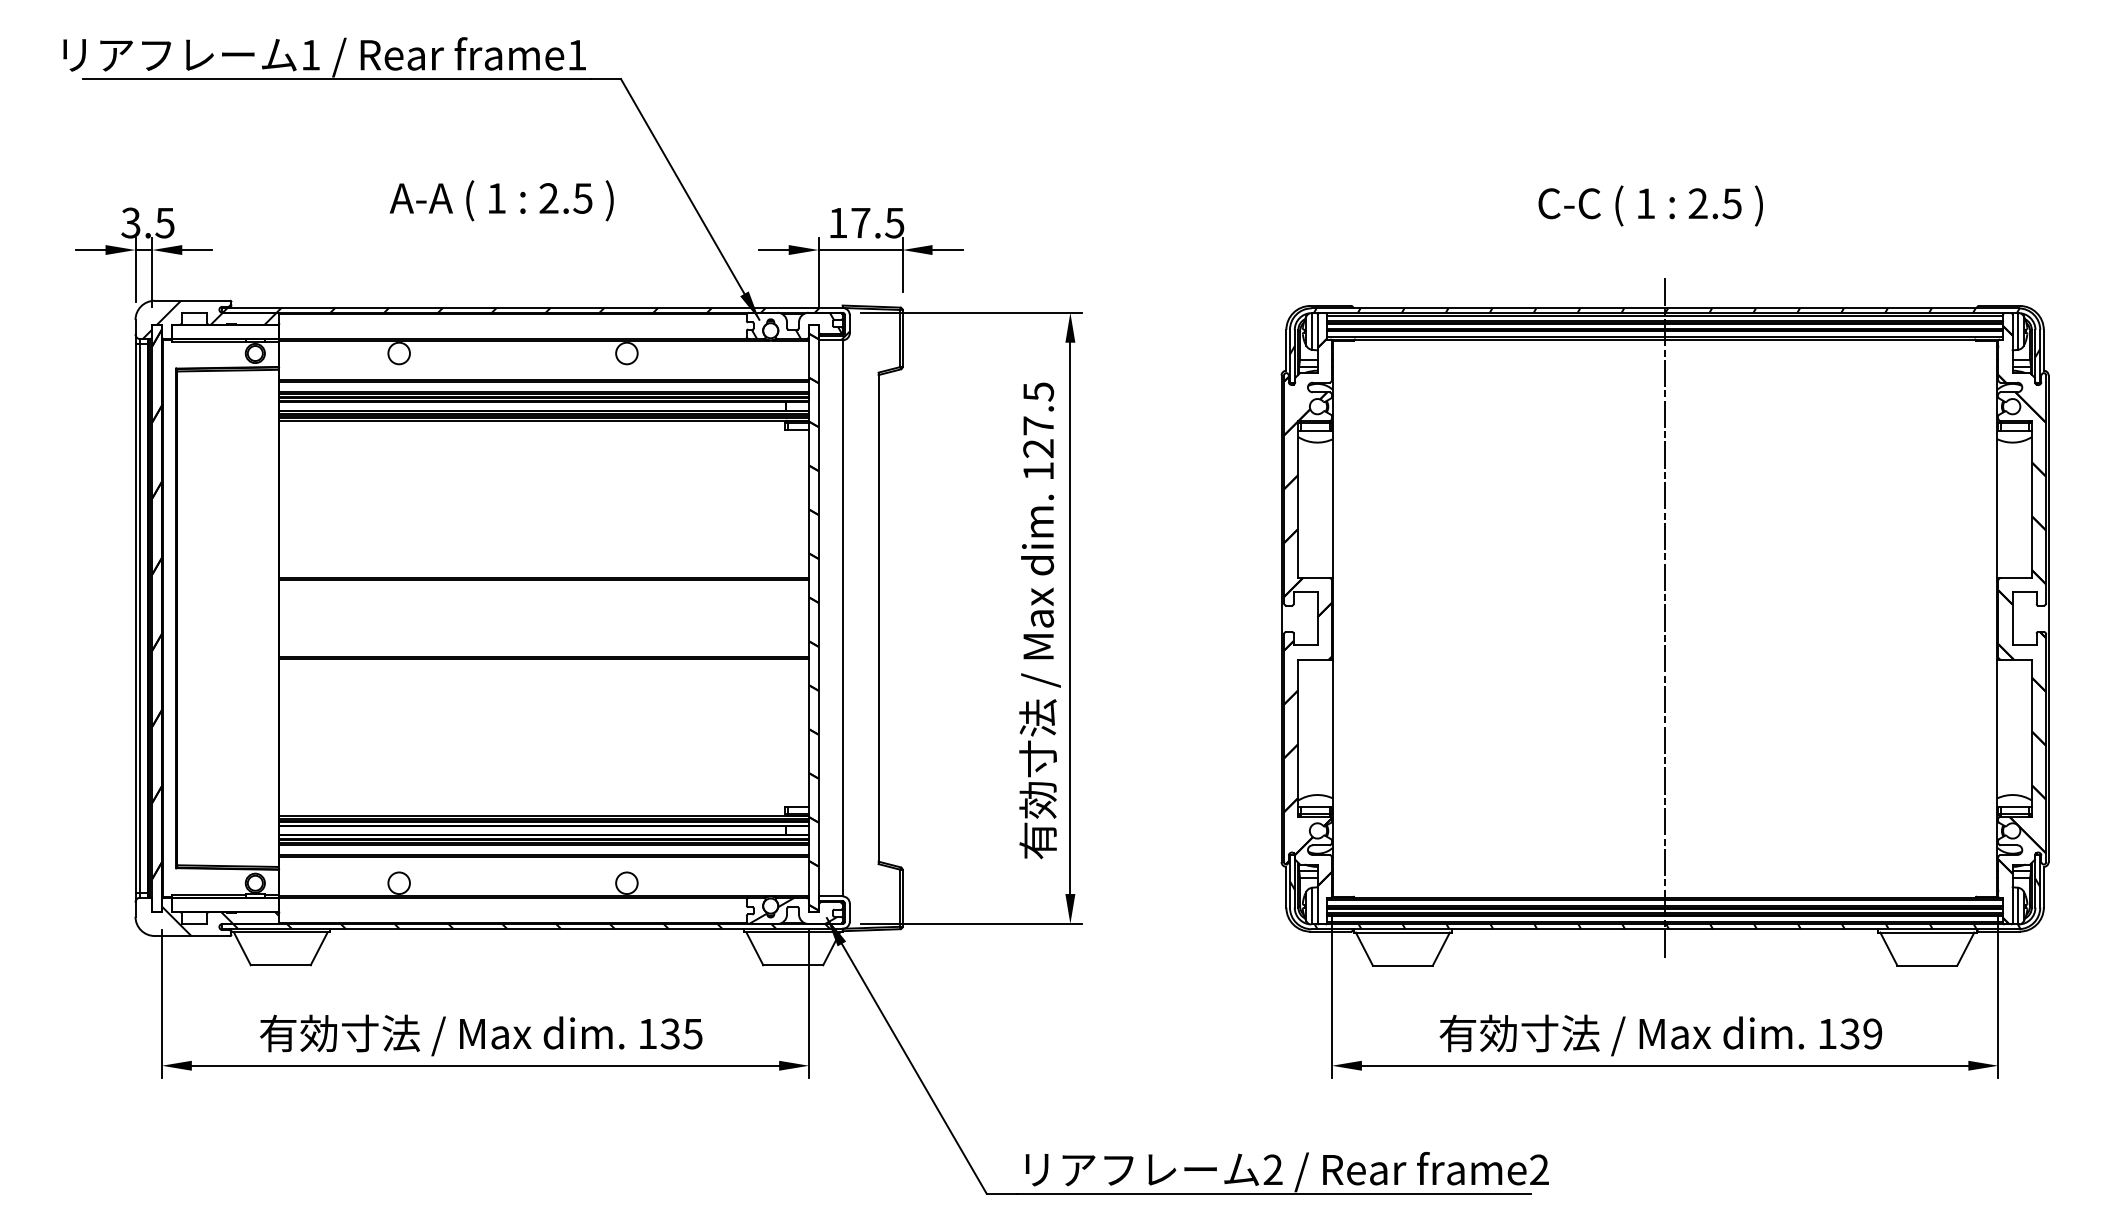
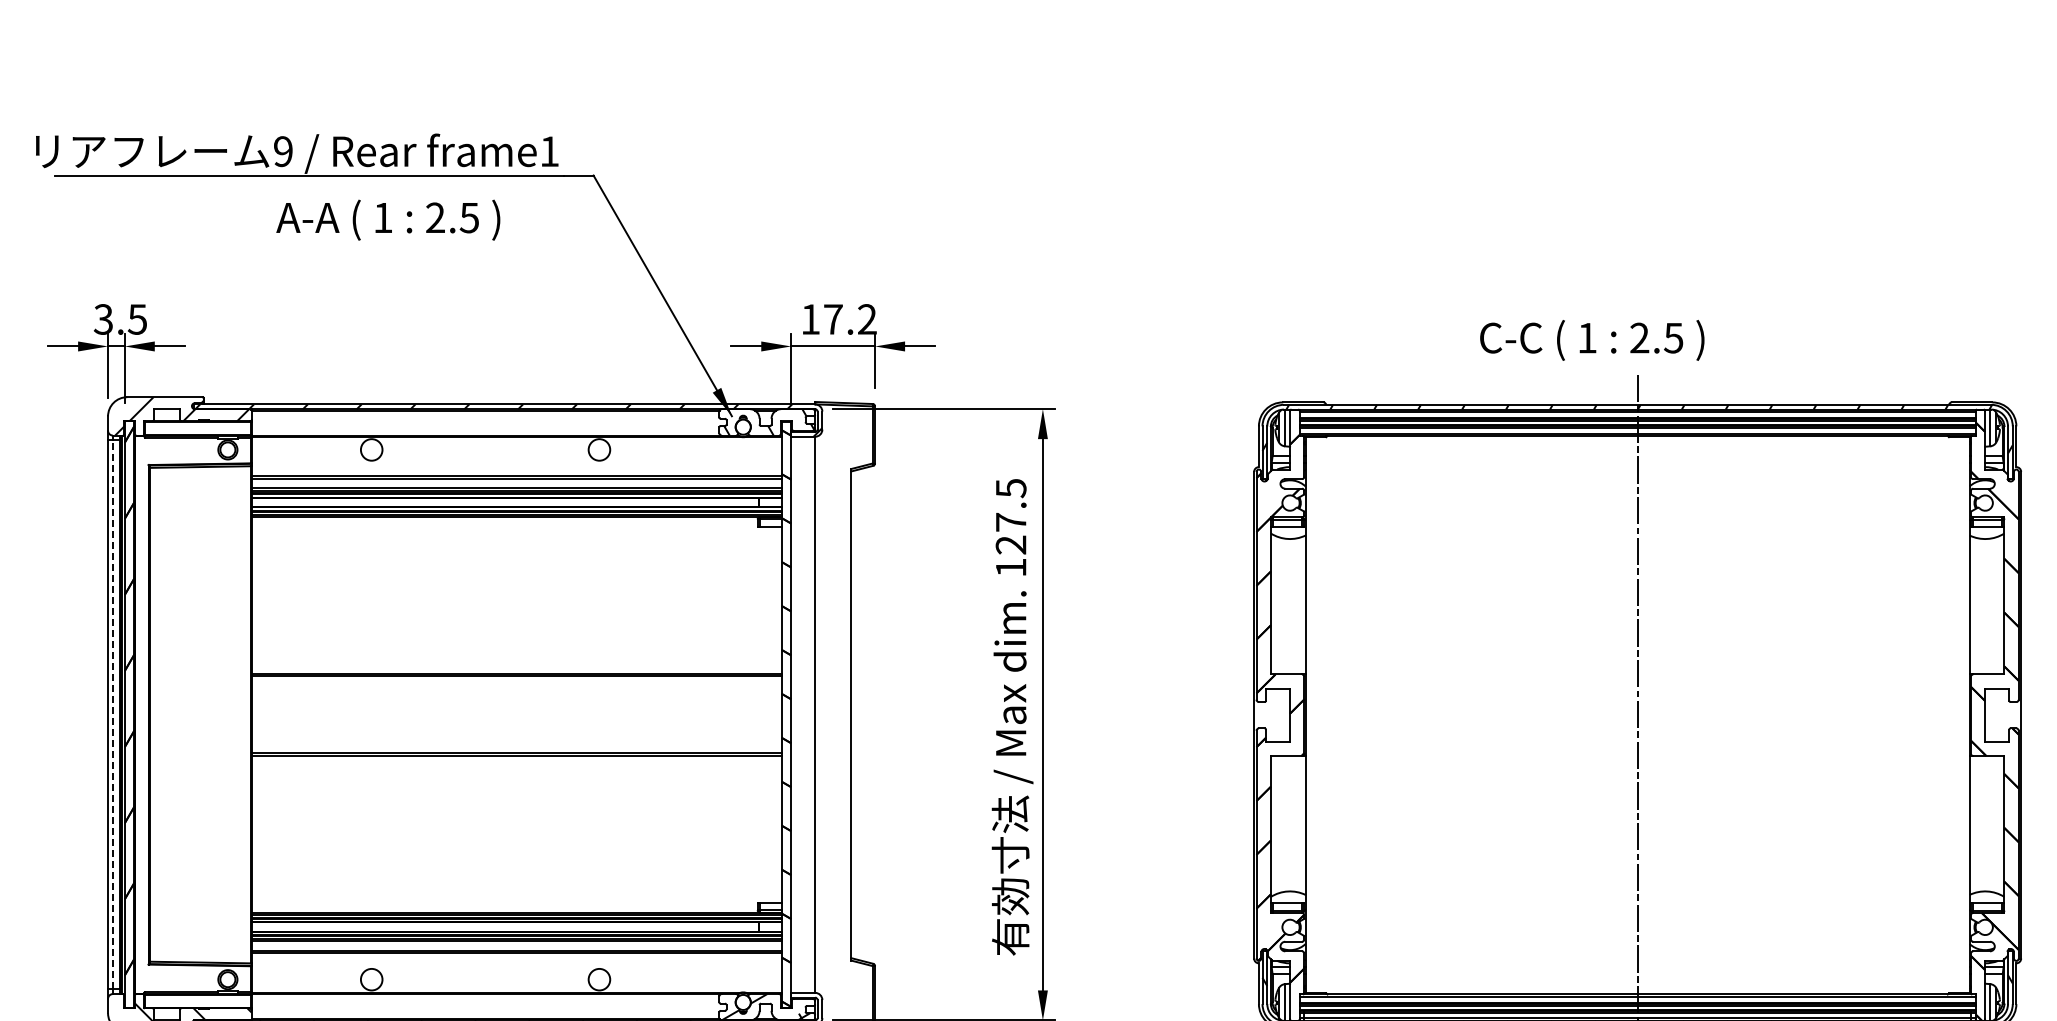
text: (310, 54) -> (283, 150), 1 -> 9
text: (501, 200) -> (388, 219), moved
text: (1650, 205) -> (1592, 339), moved
text: (894, 222) -> (867, 318), 17.5 -> 17.2
line: (140, 617) -> (113, 713), solid -> dashed

